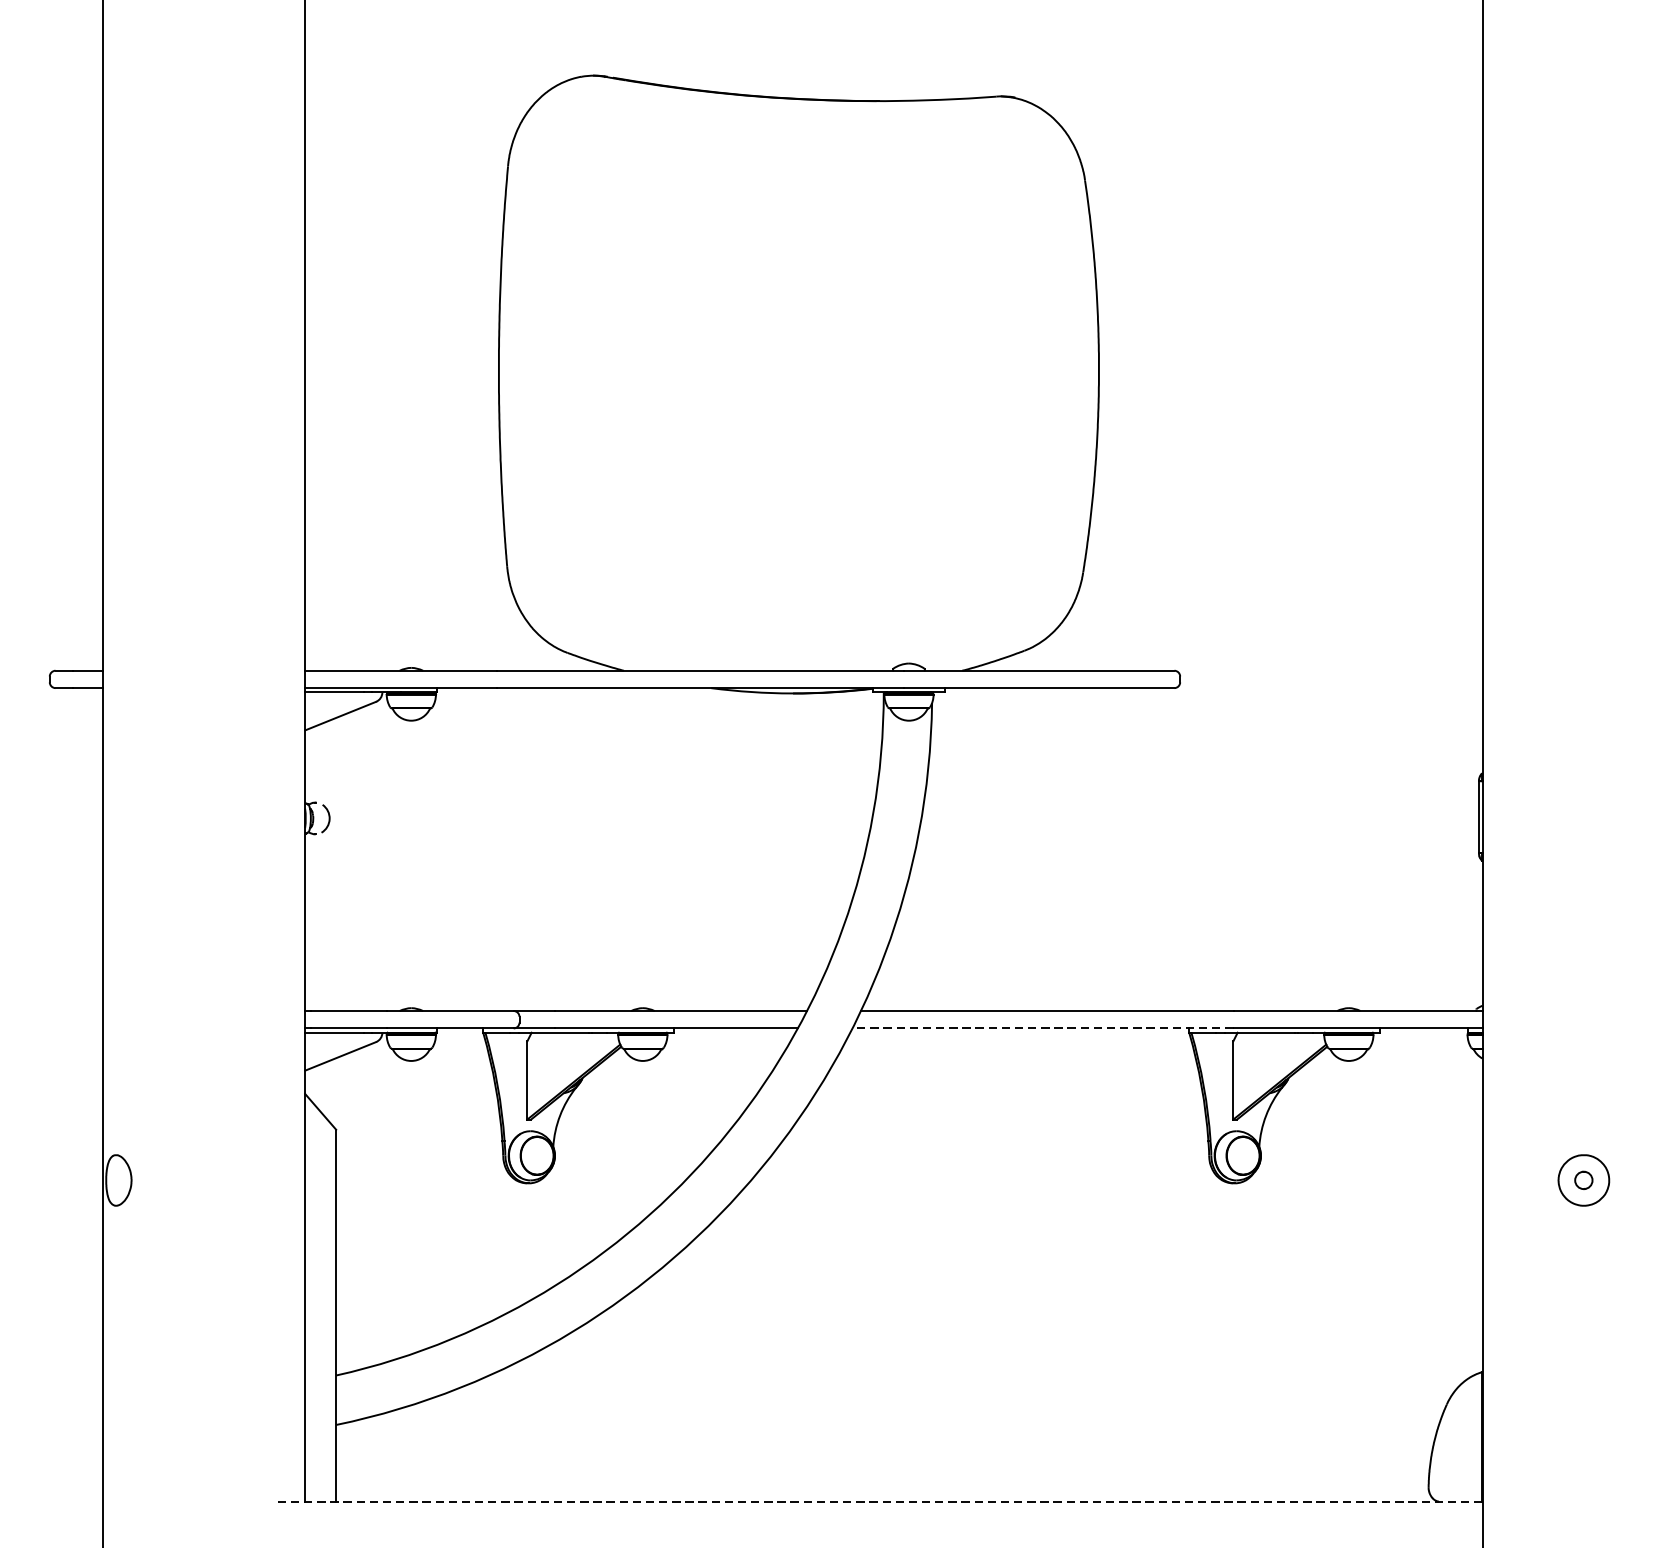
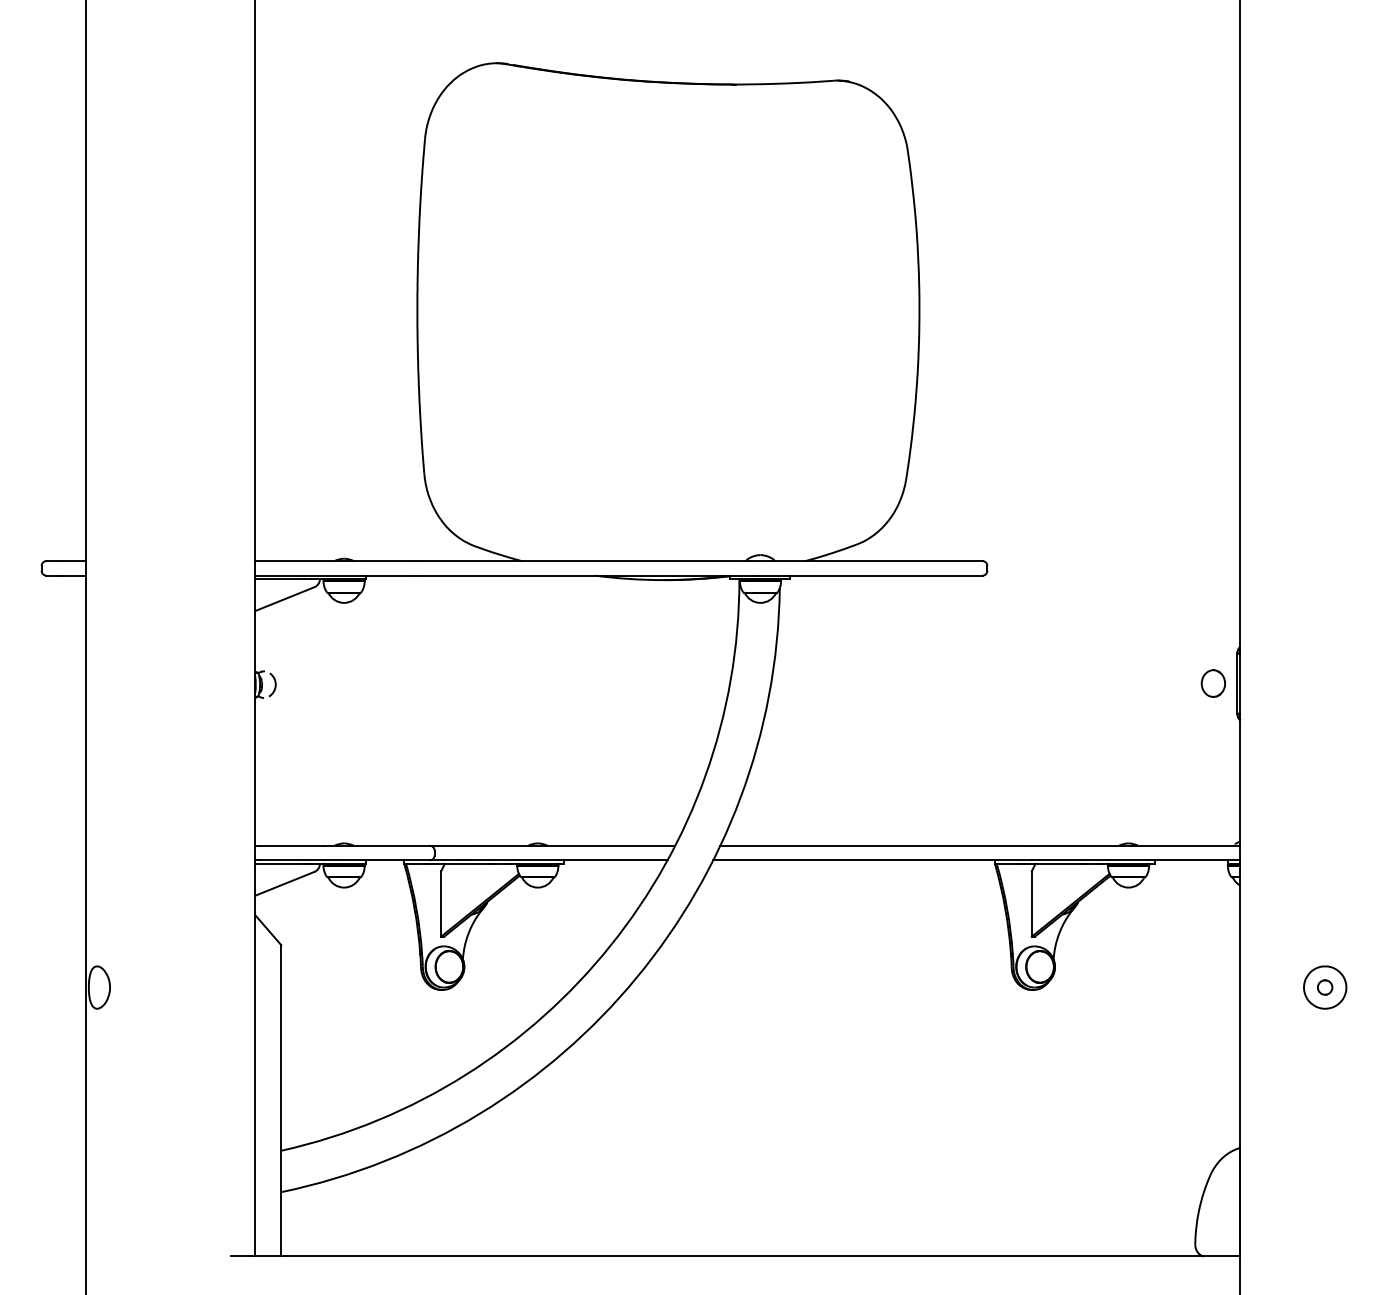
part: (1449, 817) -> (1212, 683), added
line: (1042, 1028) -> (872, 860), dashed -> solid
line: (879, 1501) -> (735, 1256), dashed -> solid

